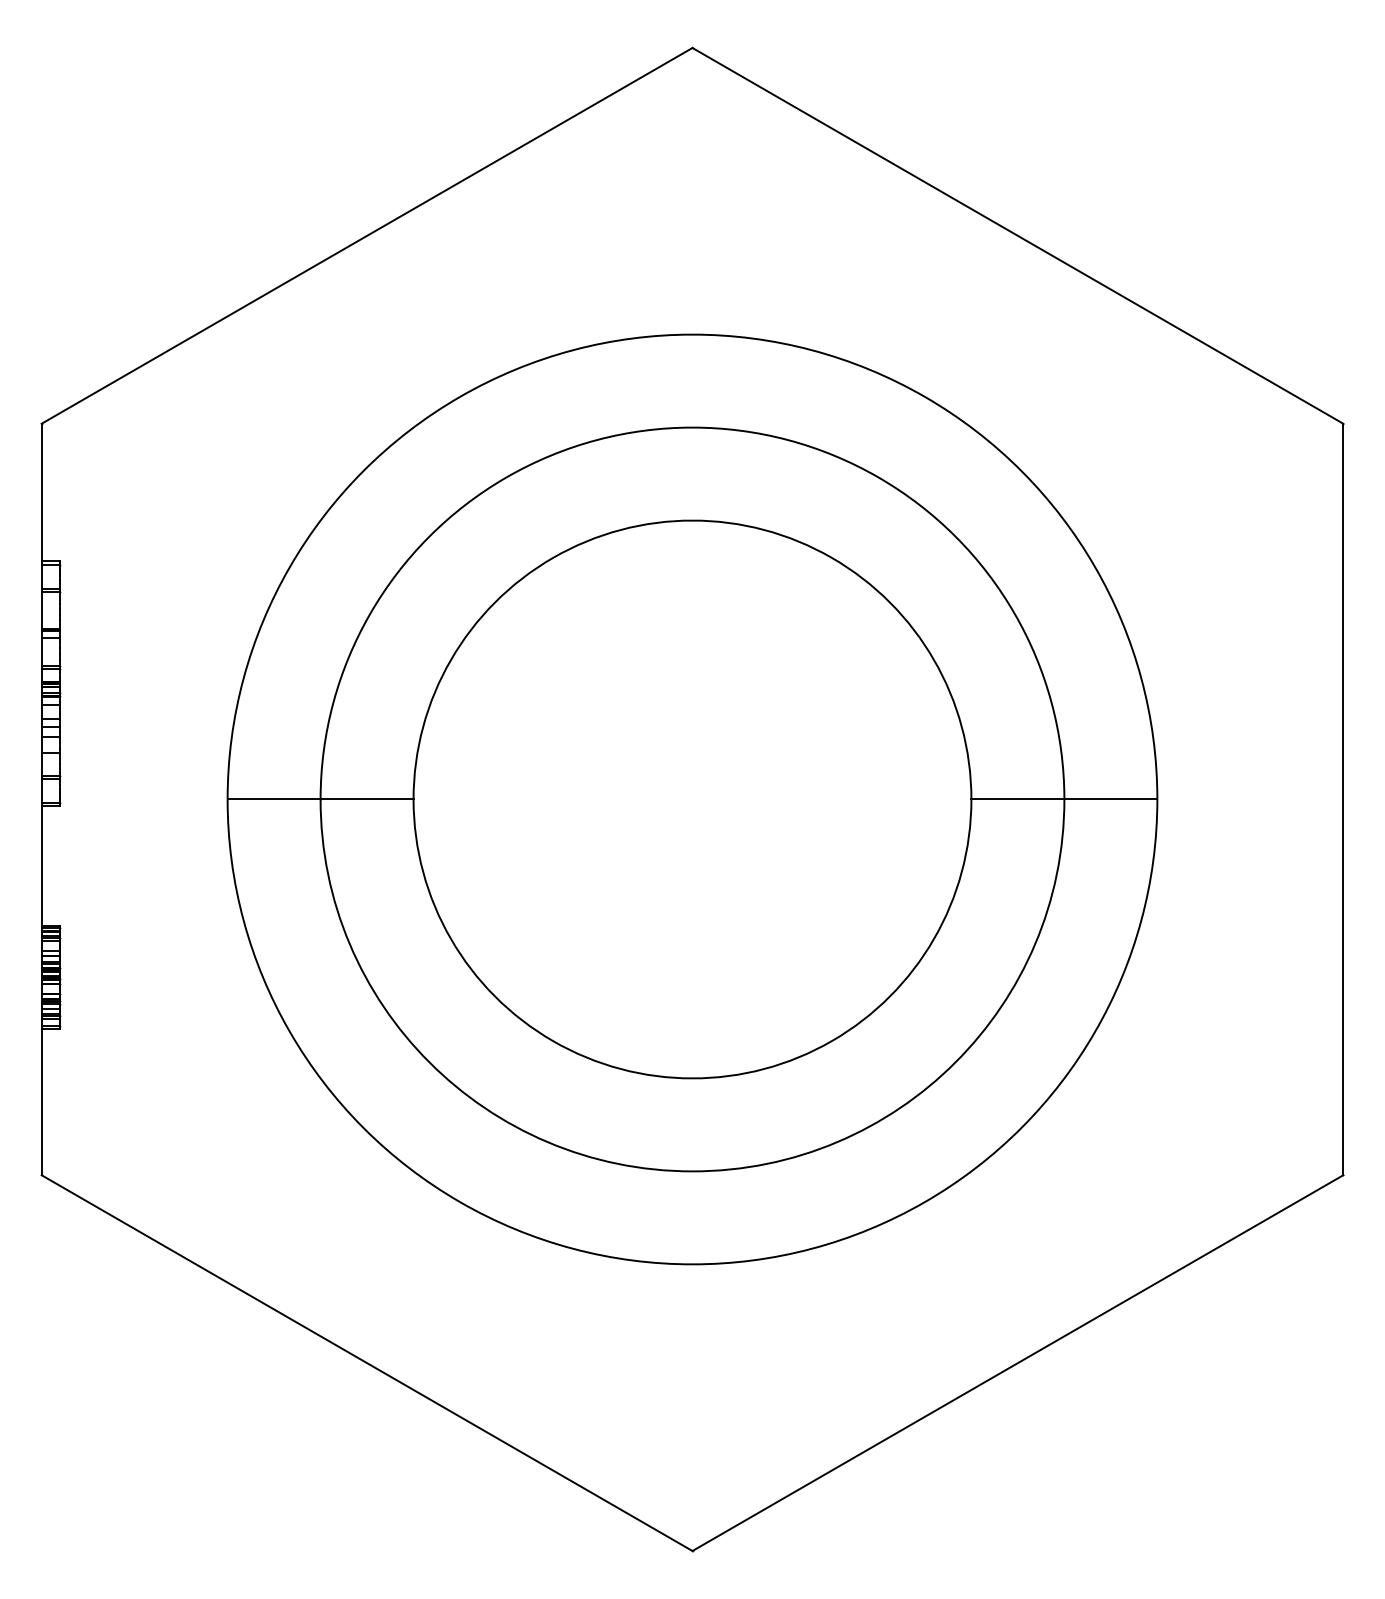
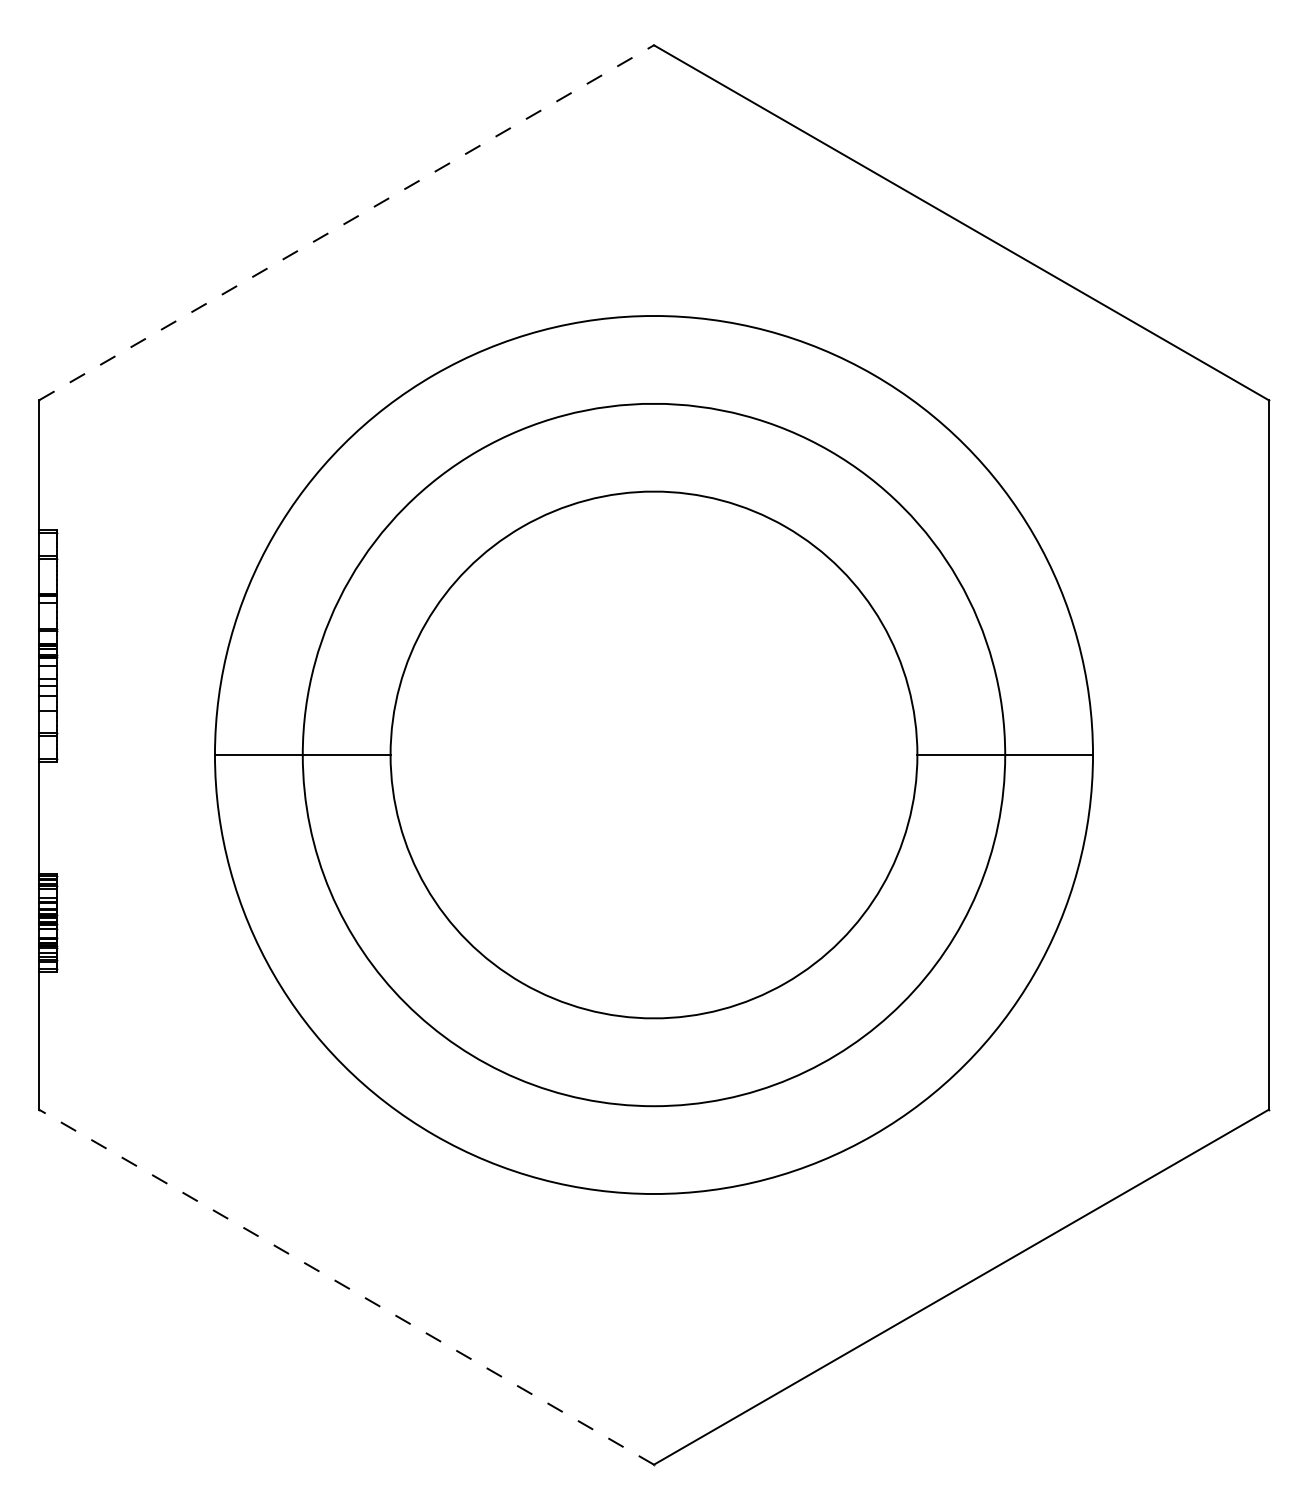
line: (366, 235) -> (346, 222), solid -> dashed
line: (366, 1363) -> (346, 1287), solid -> dashed

